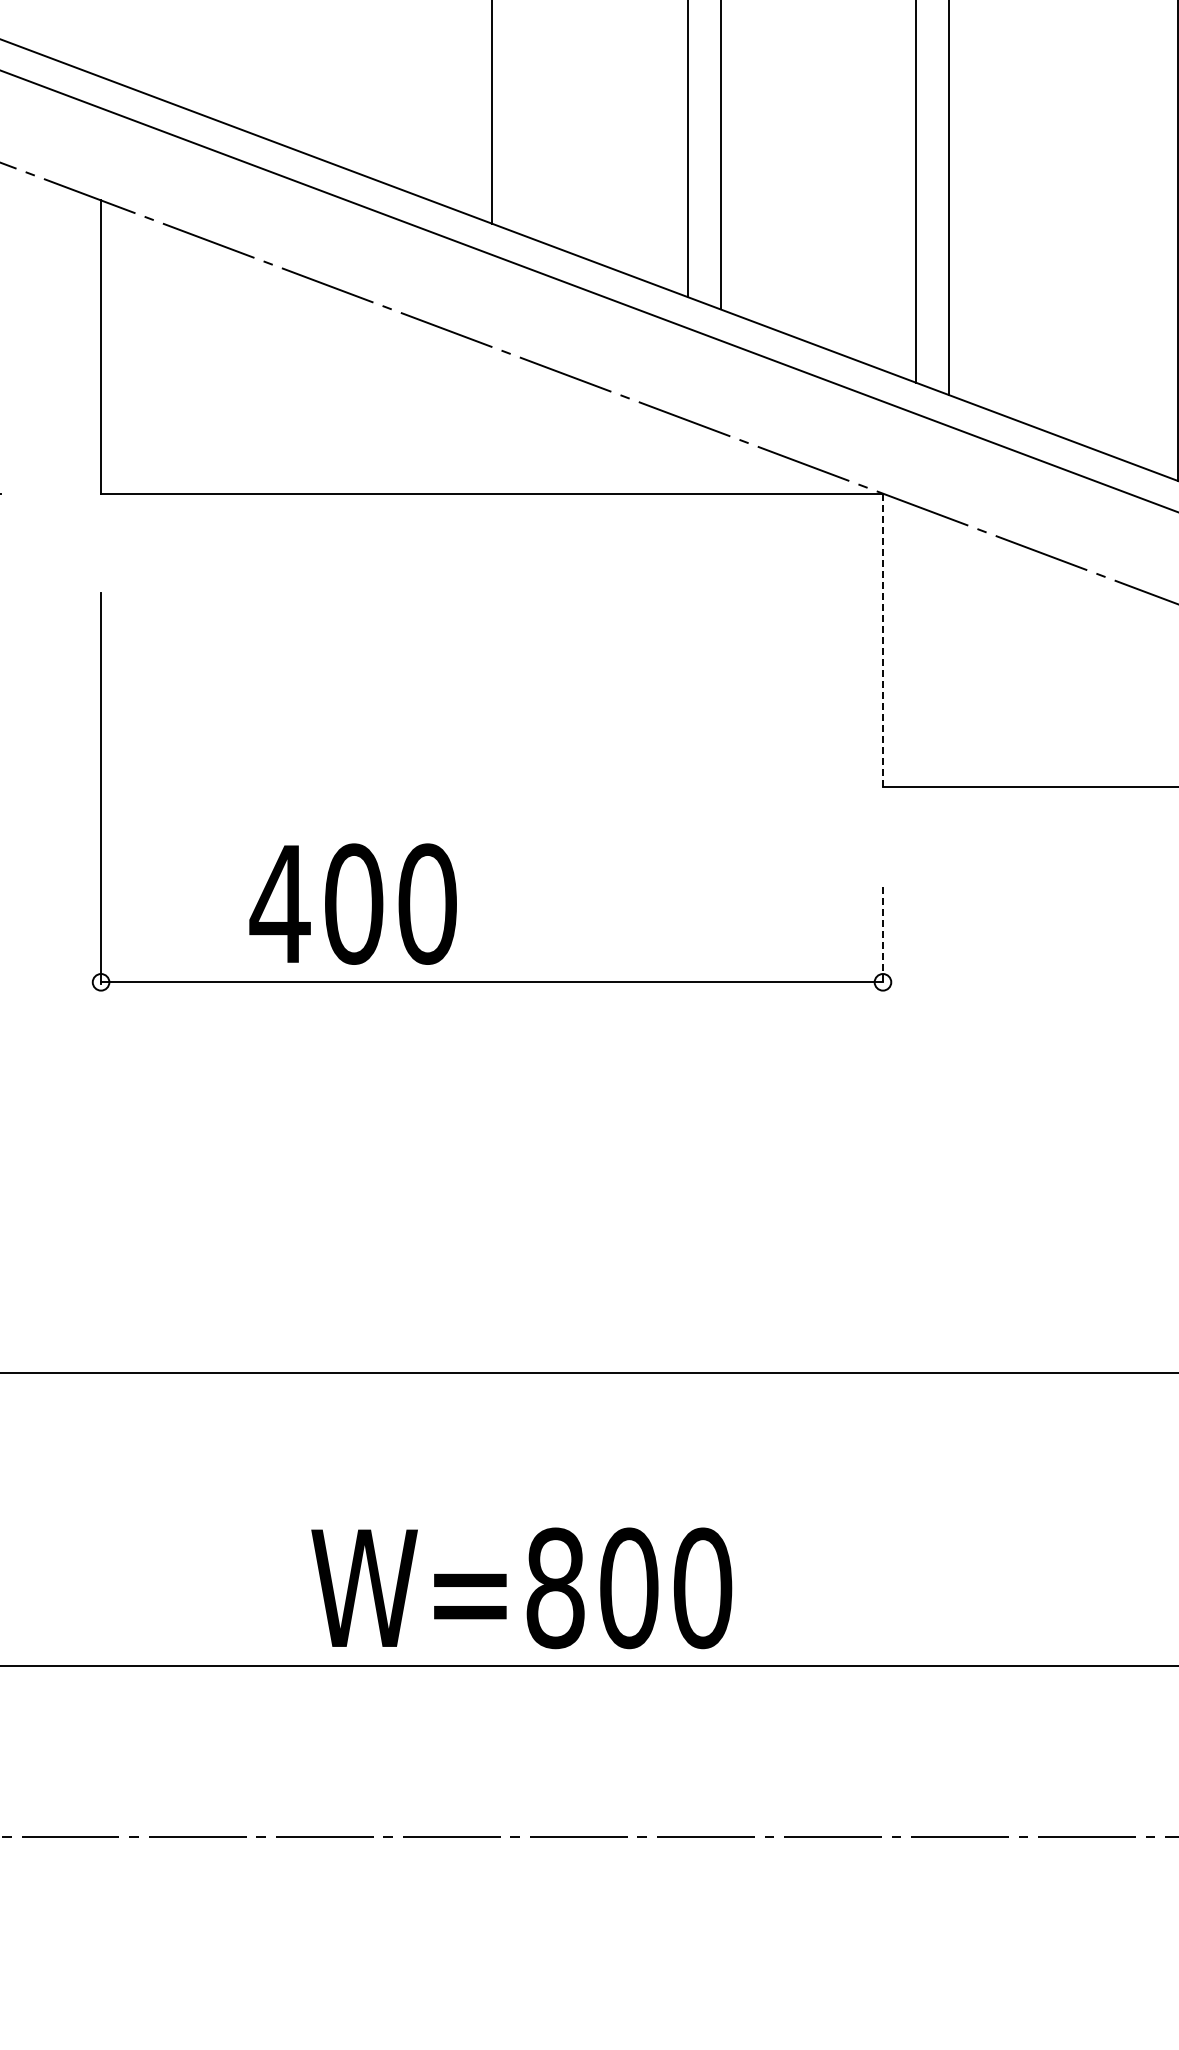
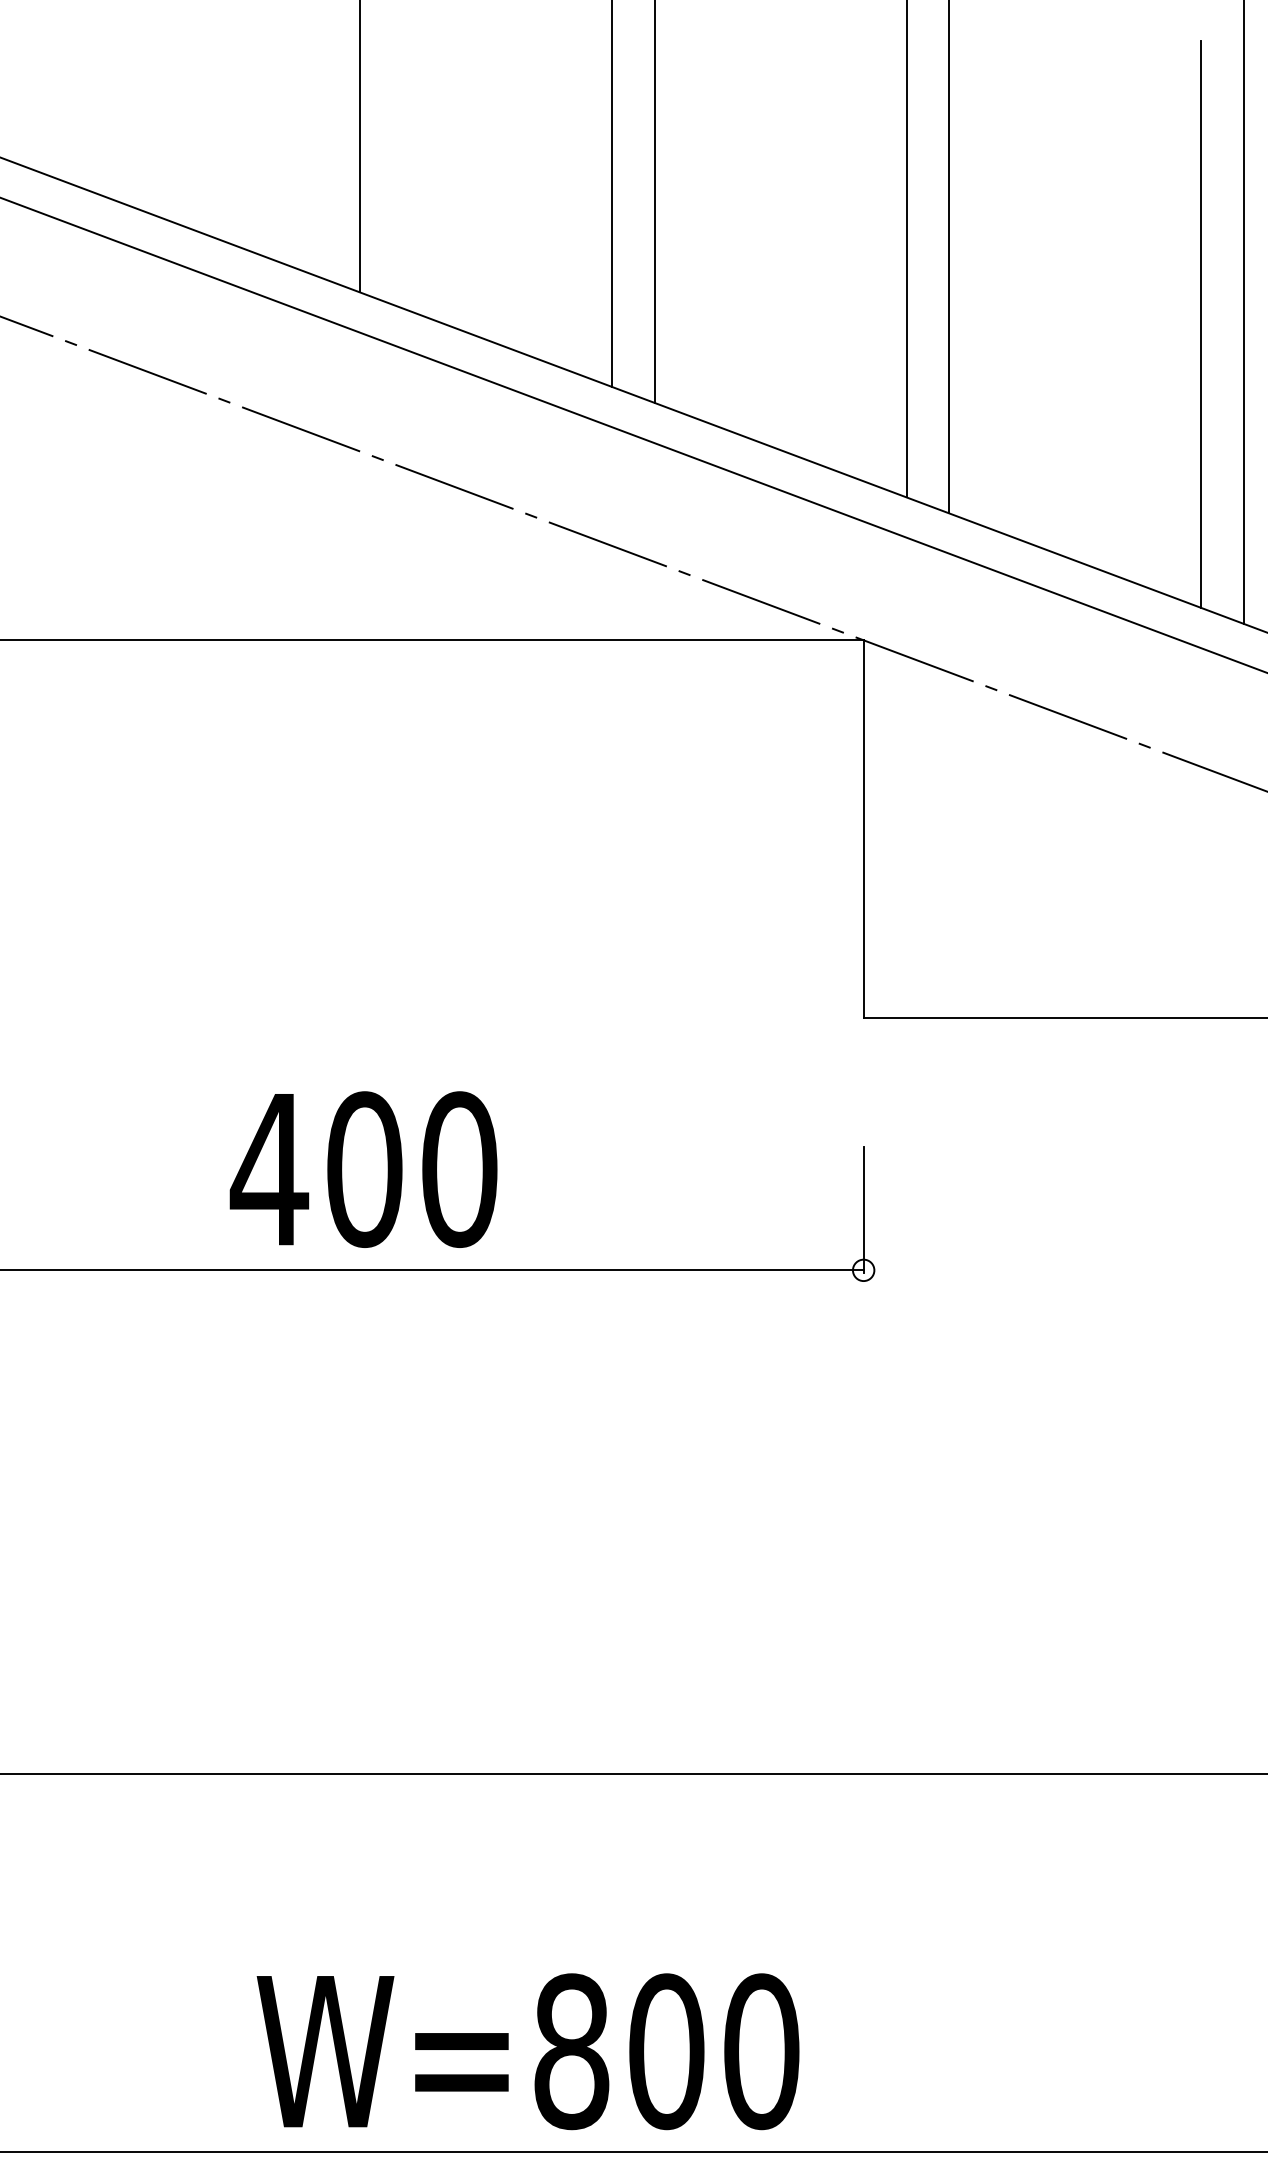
line: (1144, 248) -> (1200, 324), added
line: (882, 640) -> (863, 829), dashed -> solid
text: (352, 903) -> (362, 1168), moved
line: (882, 935) -> (863, 1210), dashed -> solid
text: (521, 1588) -> (527, 2051), moved

